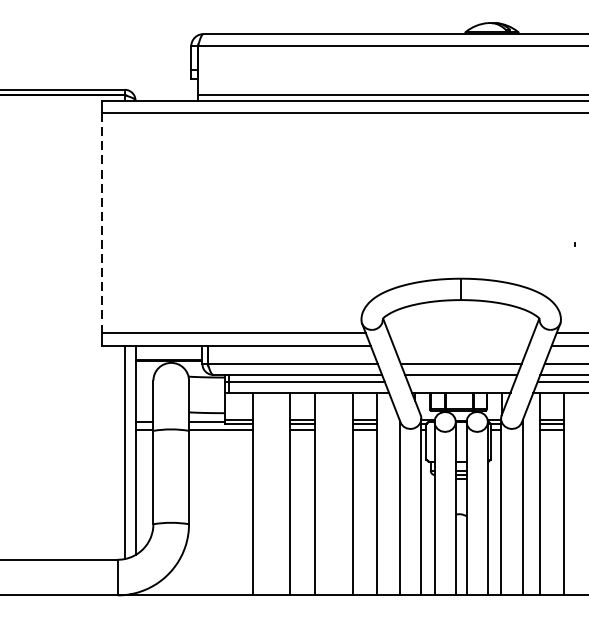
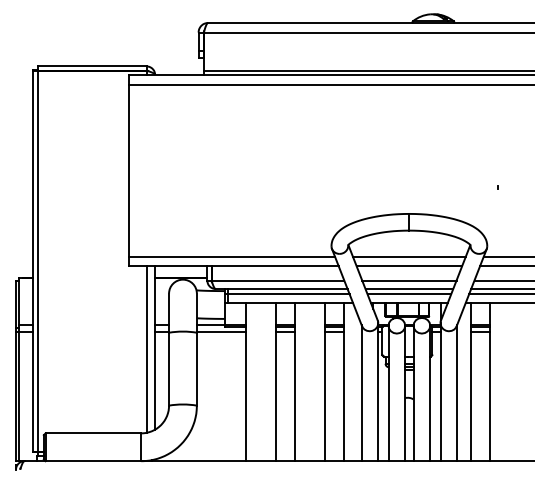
line: (102, 223) -> (129, 170), dashed -> solid
line: (460, 333) -> (408, 256), added
line: (461, 346) -> (409, 266), added
line: (461, 381) -> (409, 294), added

